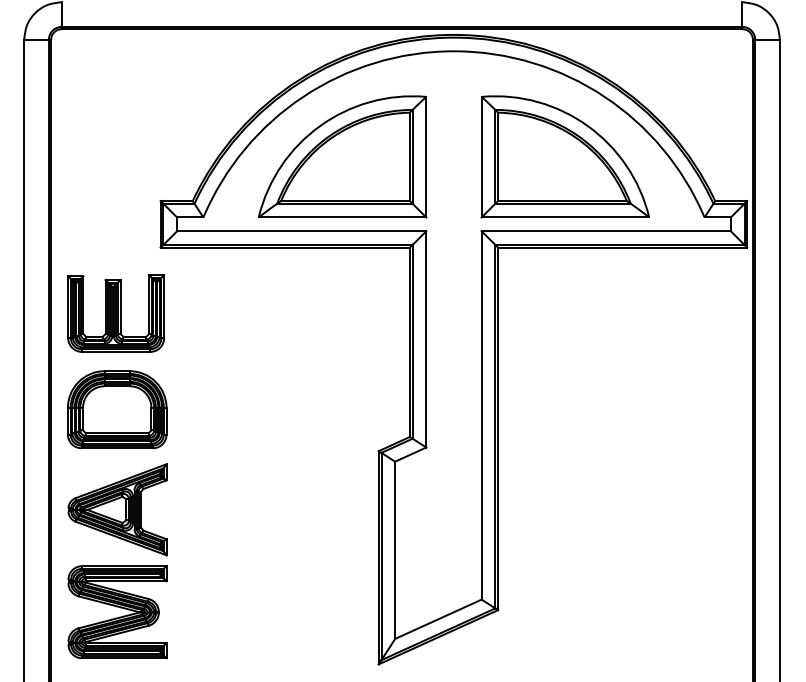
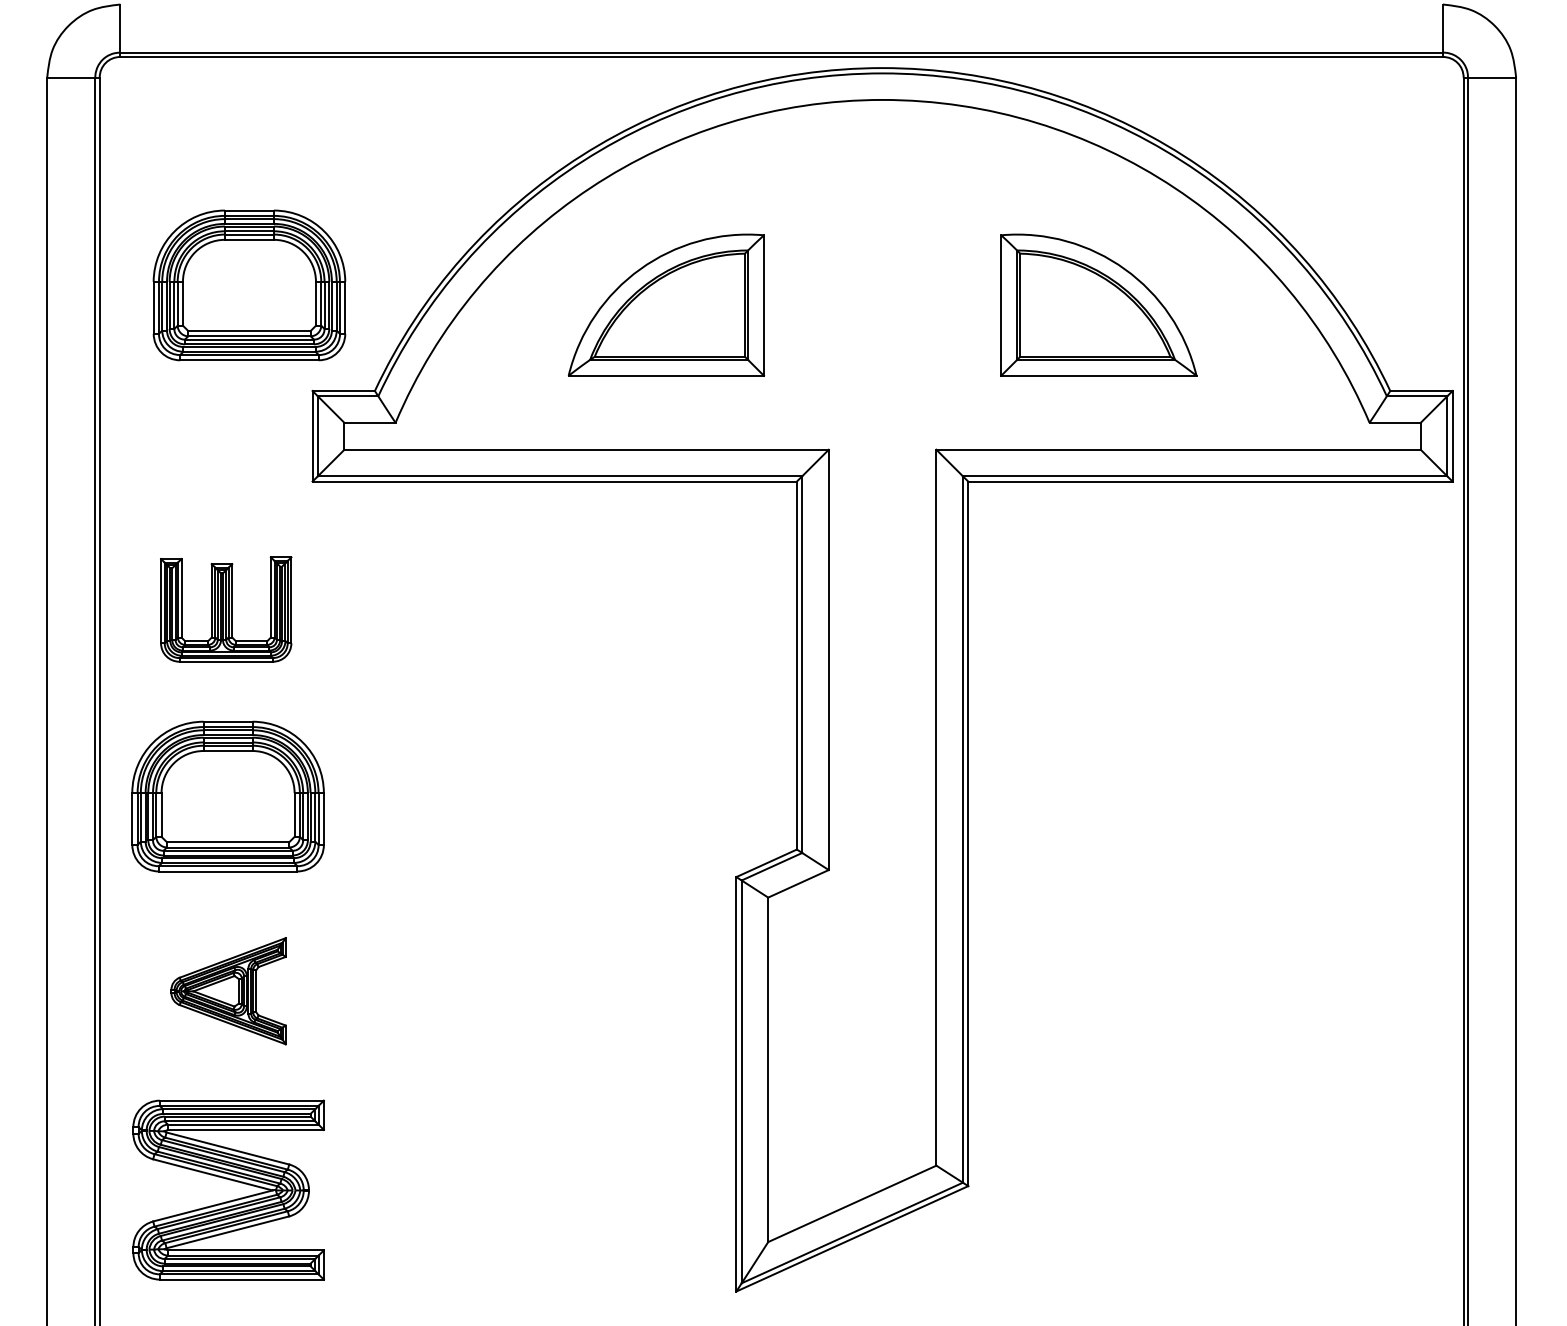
part: (128, 146) -> (249, 284), added
part: (342, 156) -> (665, 304), size x0.6
part: (564, 156) -> (1097, 304), size x0.6
part: (116, 313) -> (226, 609), size x0.7
part: (117, 509) -> (228, 990), size x0.6

